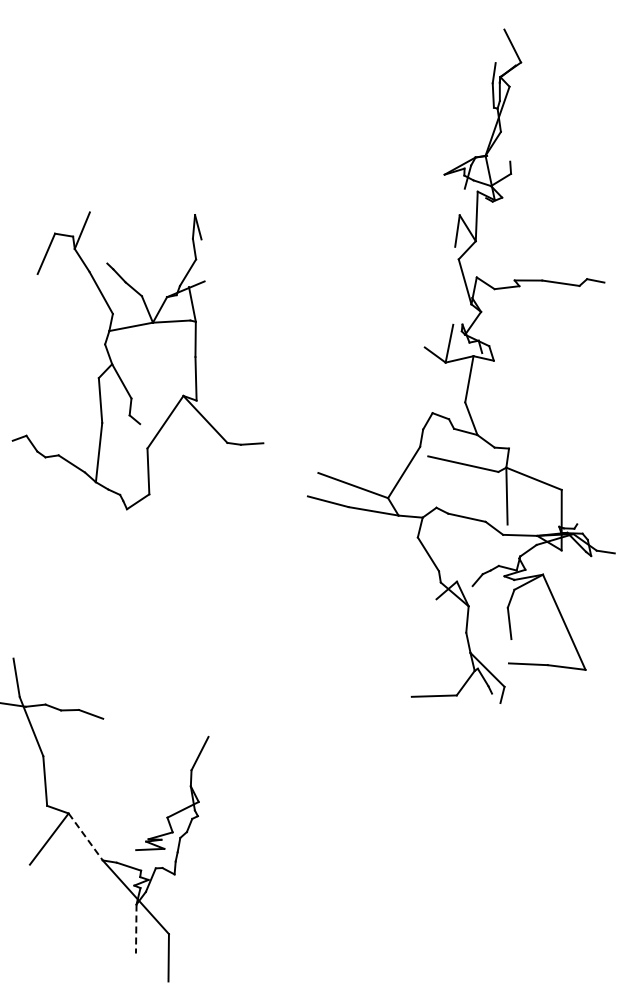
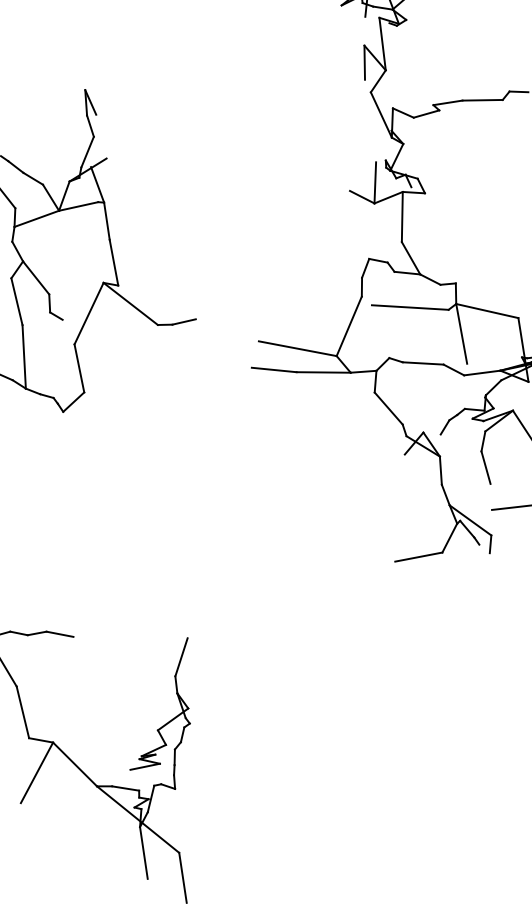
line: (86, 837) -> (75, 764), dashed -> solid
line: (136, 929) -> (144, 853), dashed -> solid

